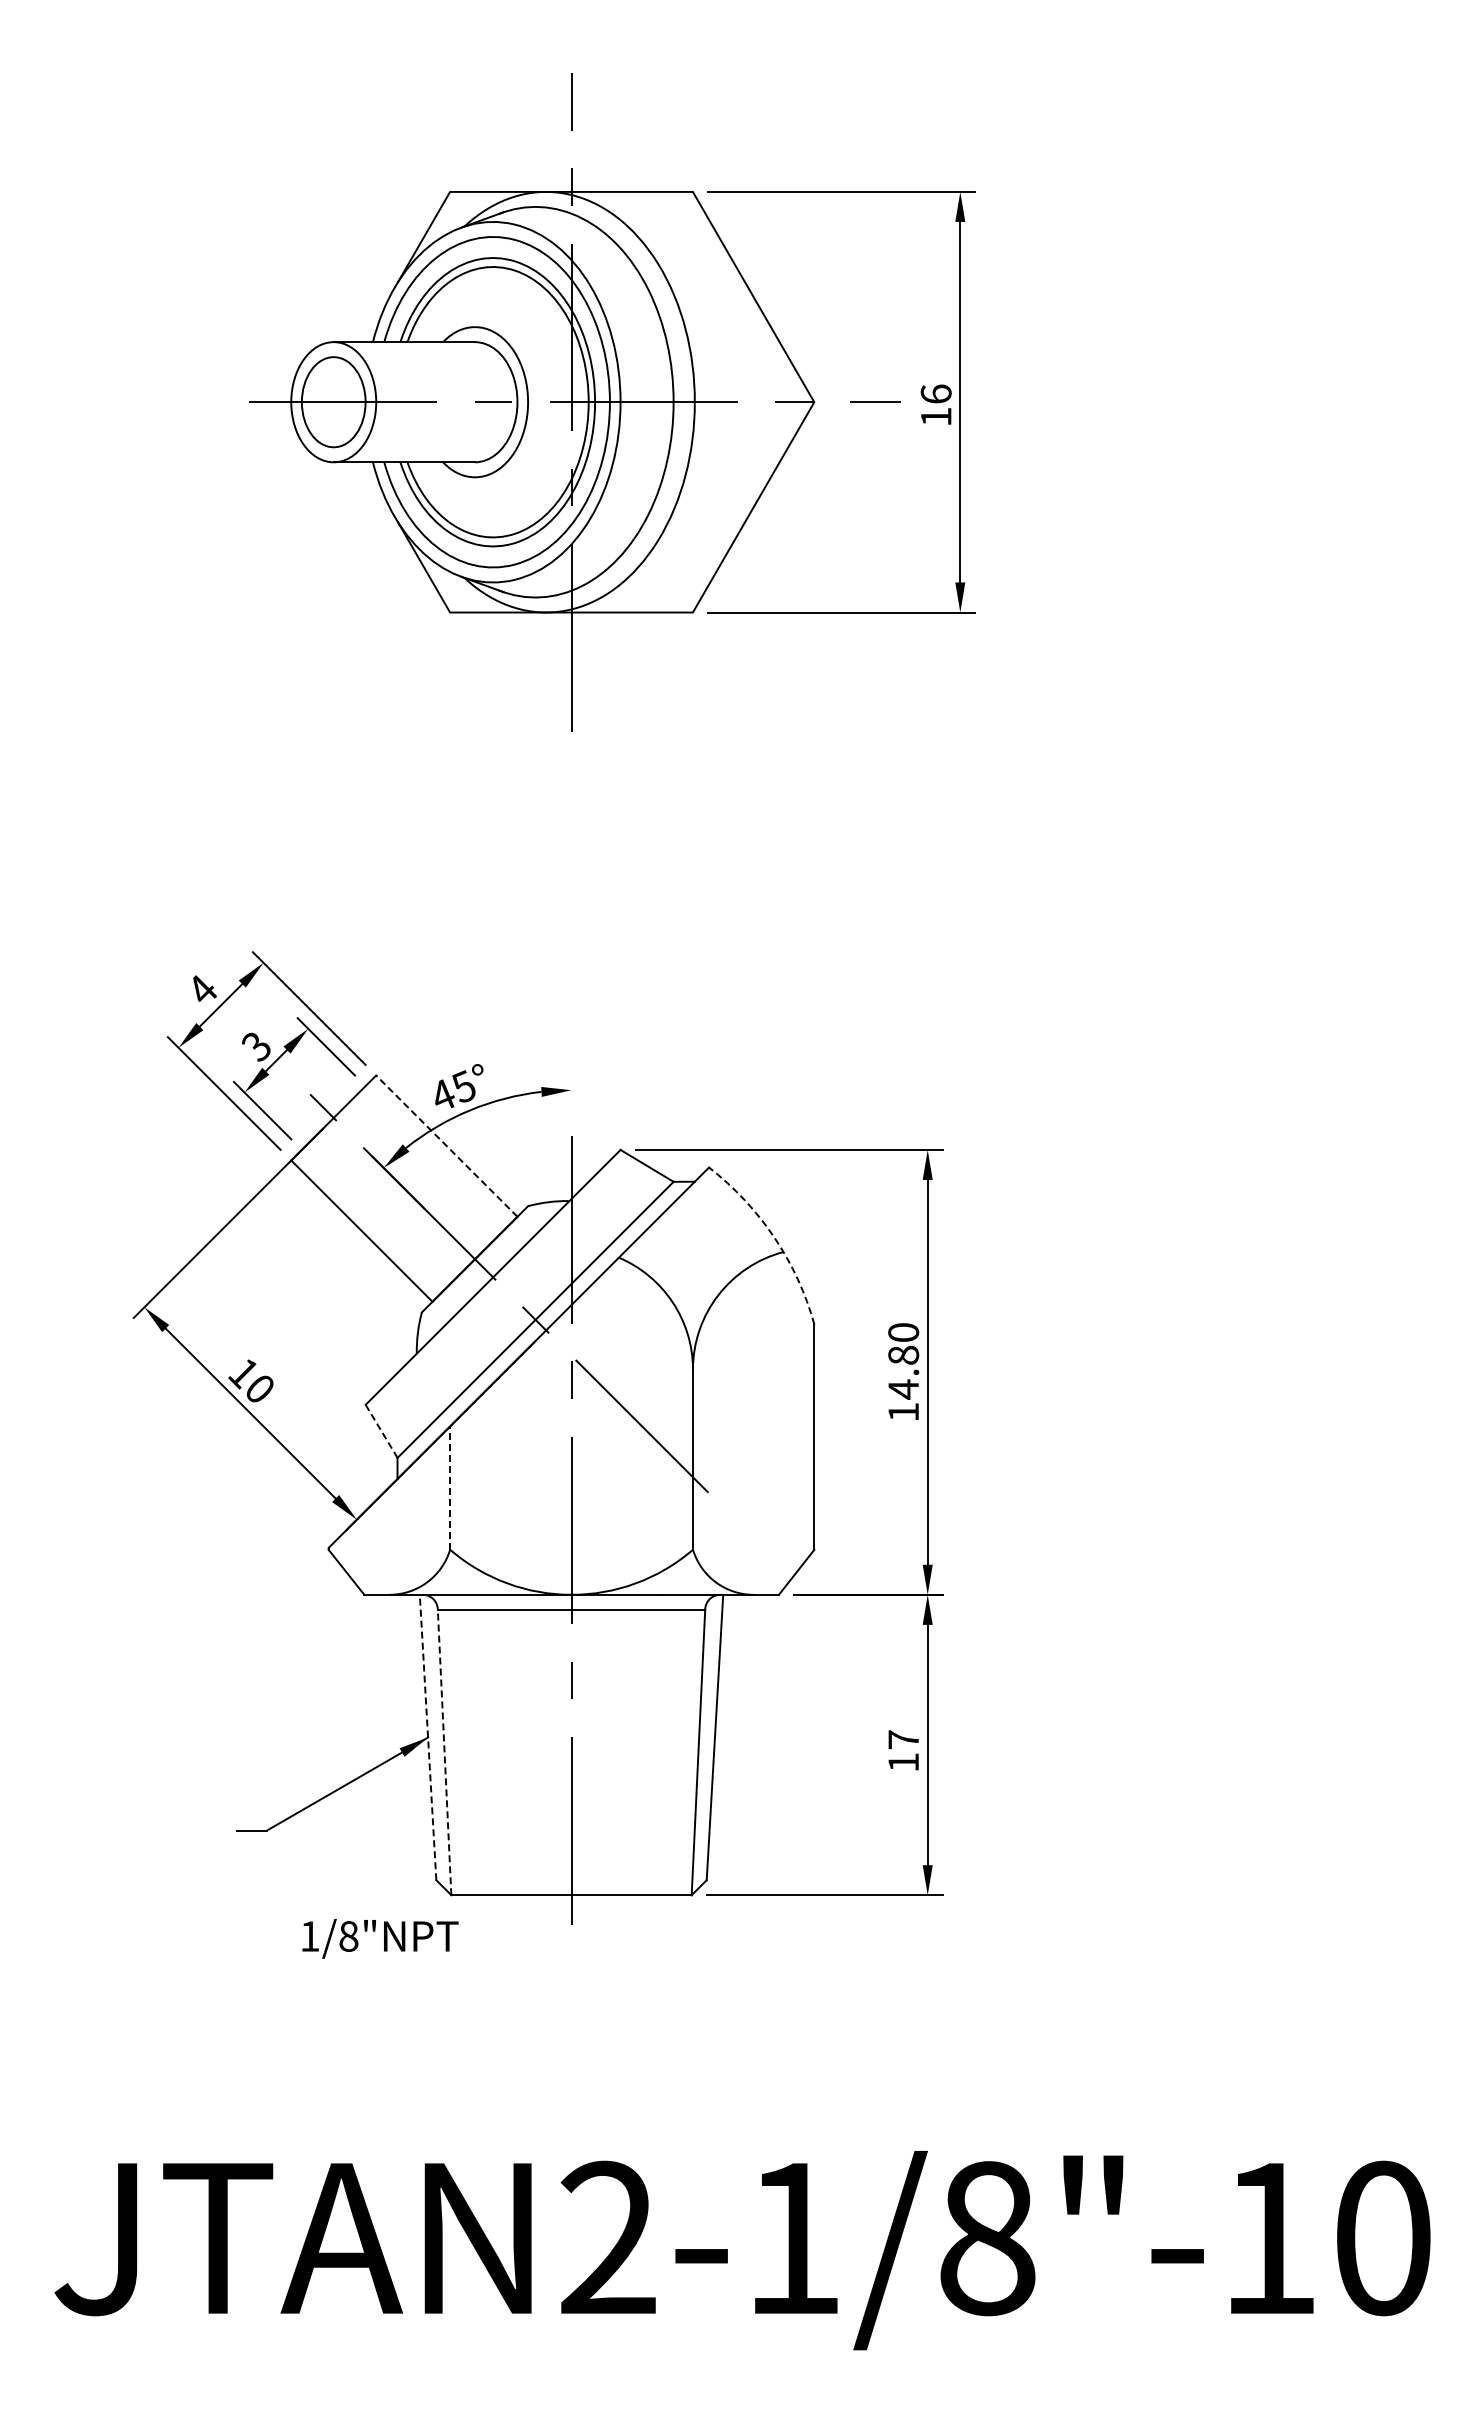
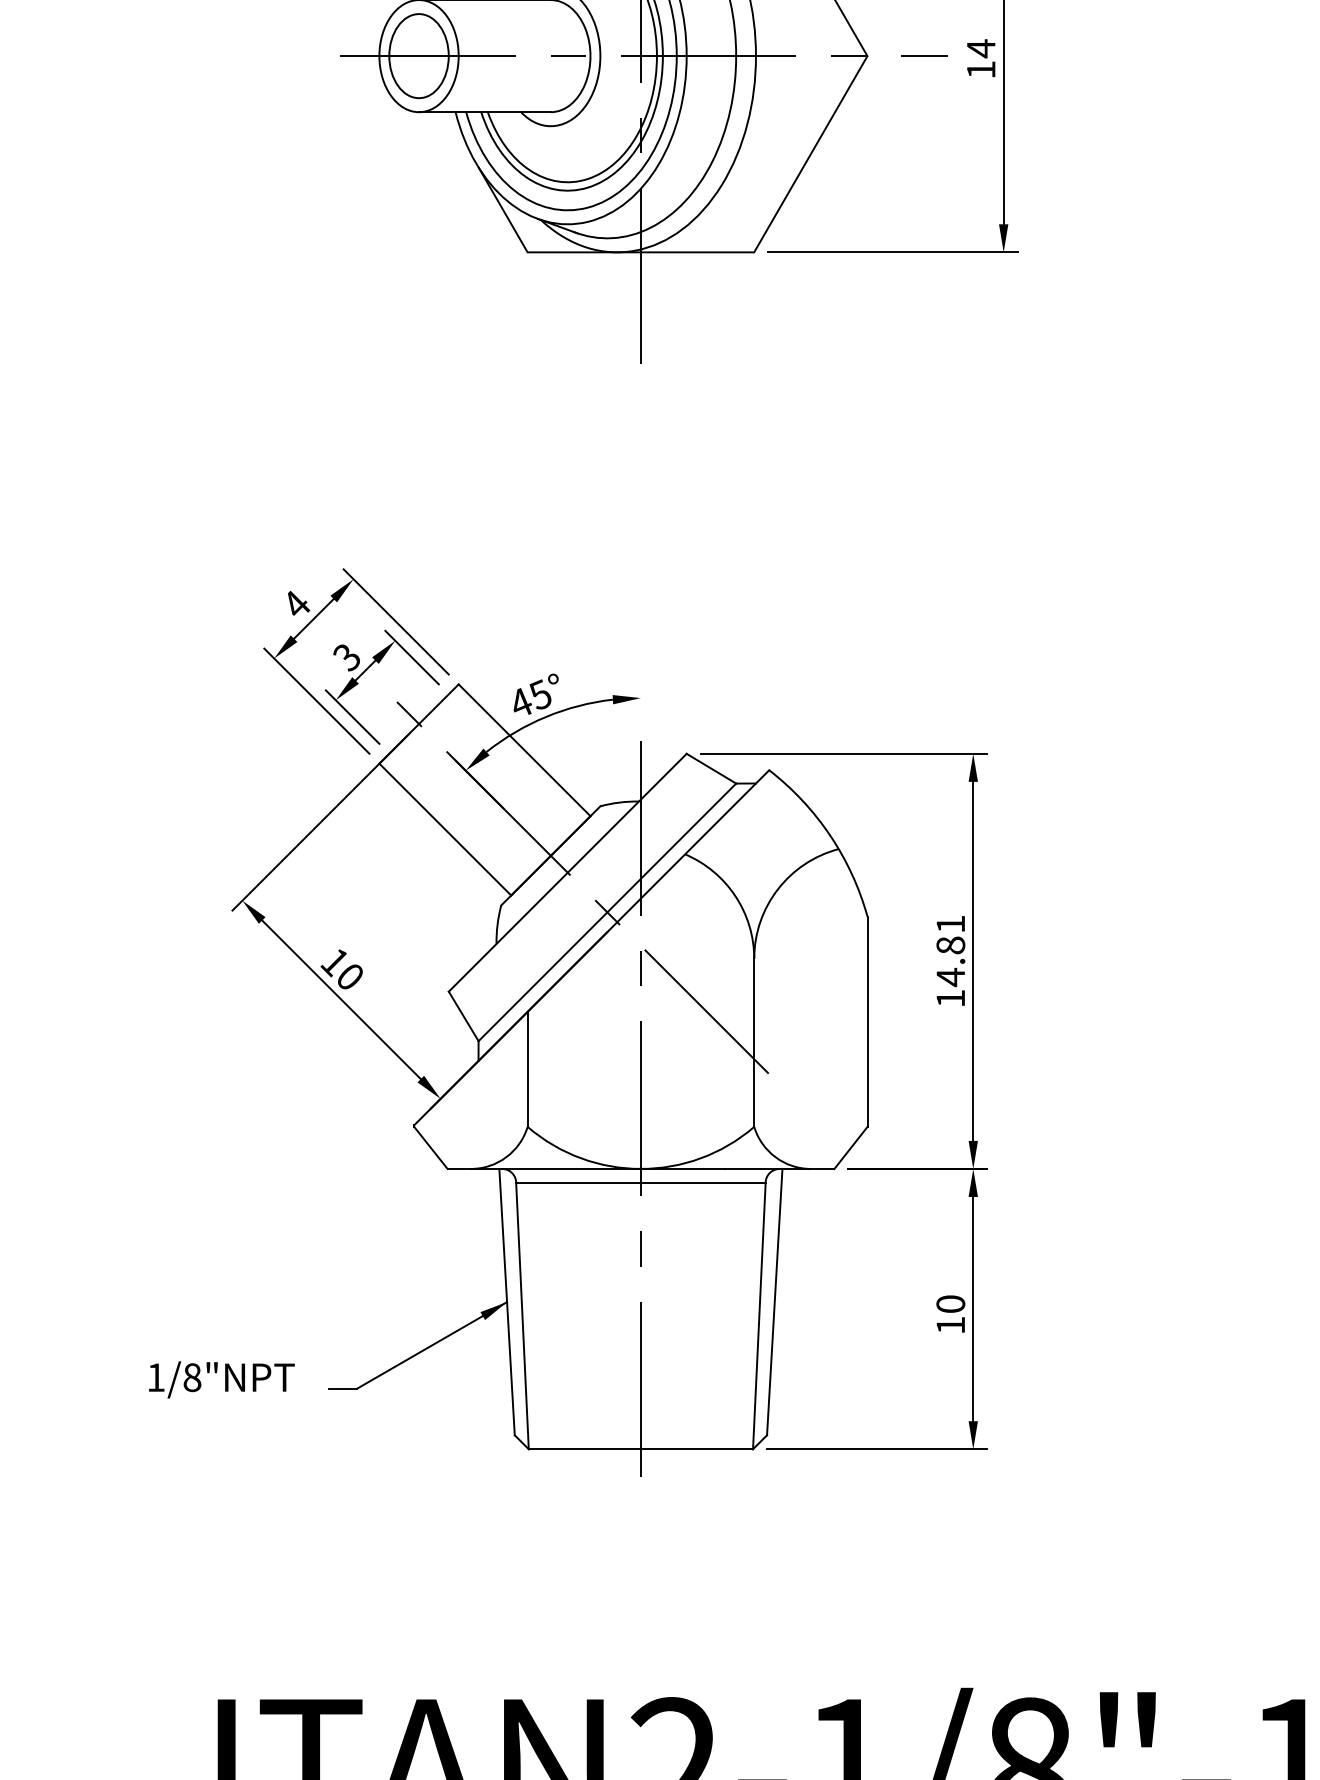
text: (935, 394) -> (980, 48), 16 -> 14
line: (446, 1146) -> (524, 750), dashed -> solid
arc: (774, 1237) -> (830, 835), dashed -> solid
text: (903, 1332) -> (950, 924), 14.80 -> 14.81
line: (381, 1431) -> (463, 1016), dashed -> solid
line: (450, 1488) -> (527, 1069), dashed -> solid
line: (428, 1737) -> (507, 1302), dashed -> solid
text: (903, 1739) -> (950, 1303), 17 -> 10
line: (444, 1752) -> (522, 1316), dashed -> solid
text: (380, 1938) -> (221, 1379), moved

